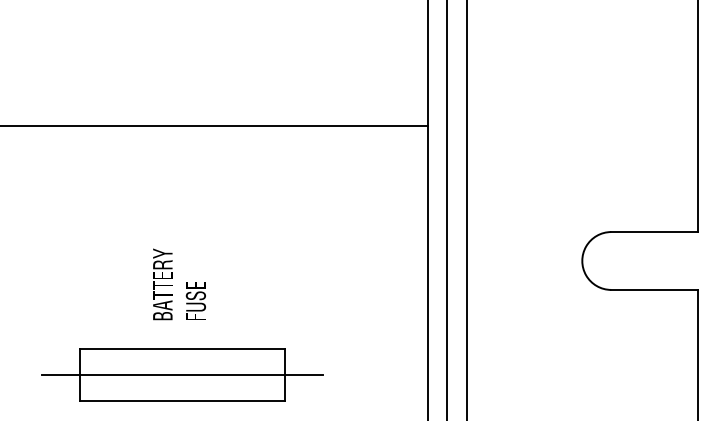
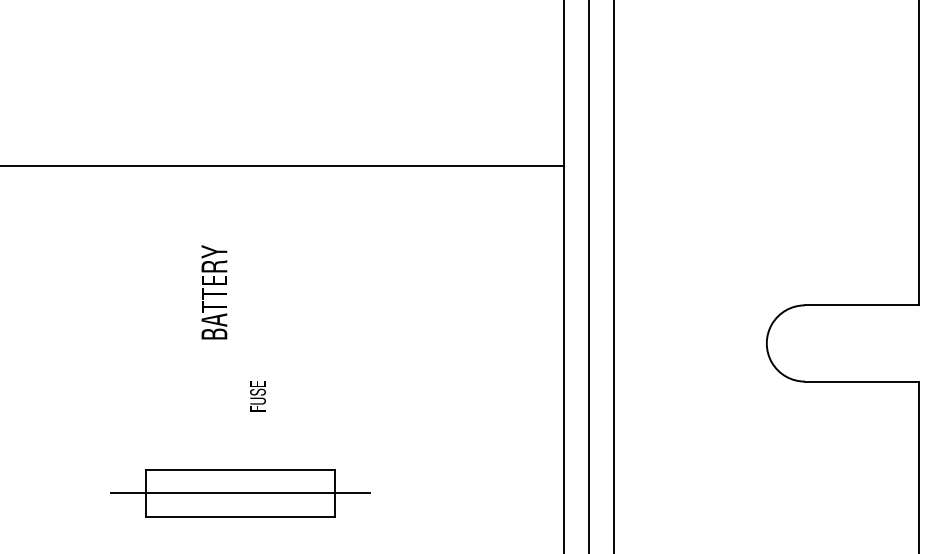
part: (162, 284) -> (214, 292), moved
part: (195, 301) -> (257, 396), size x0.6
part: (182, 374) -> (240, 493), size x0.7

